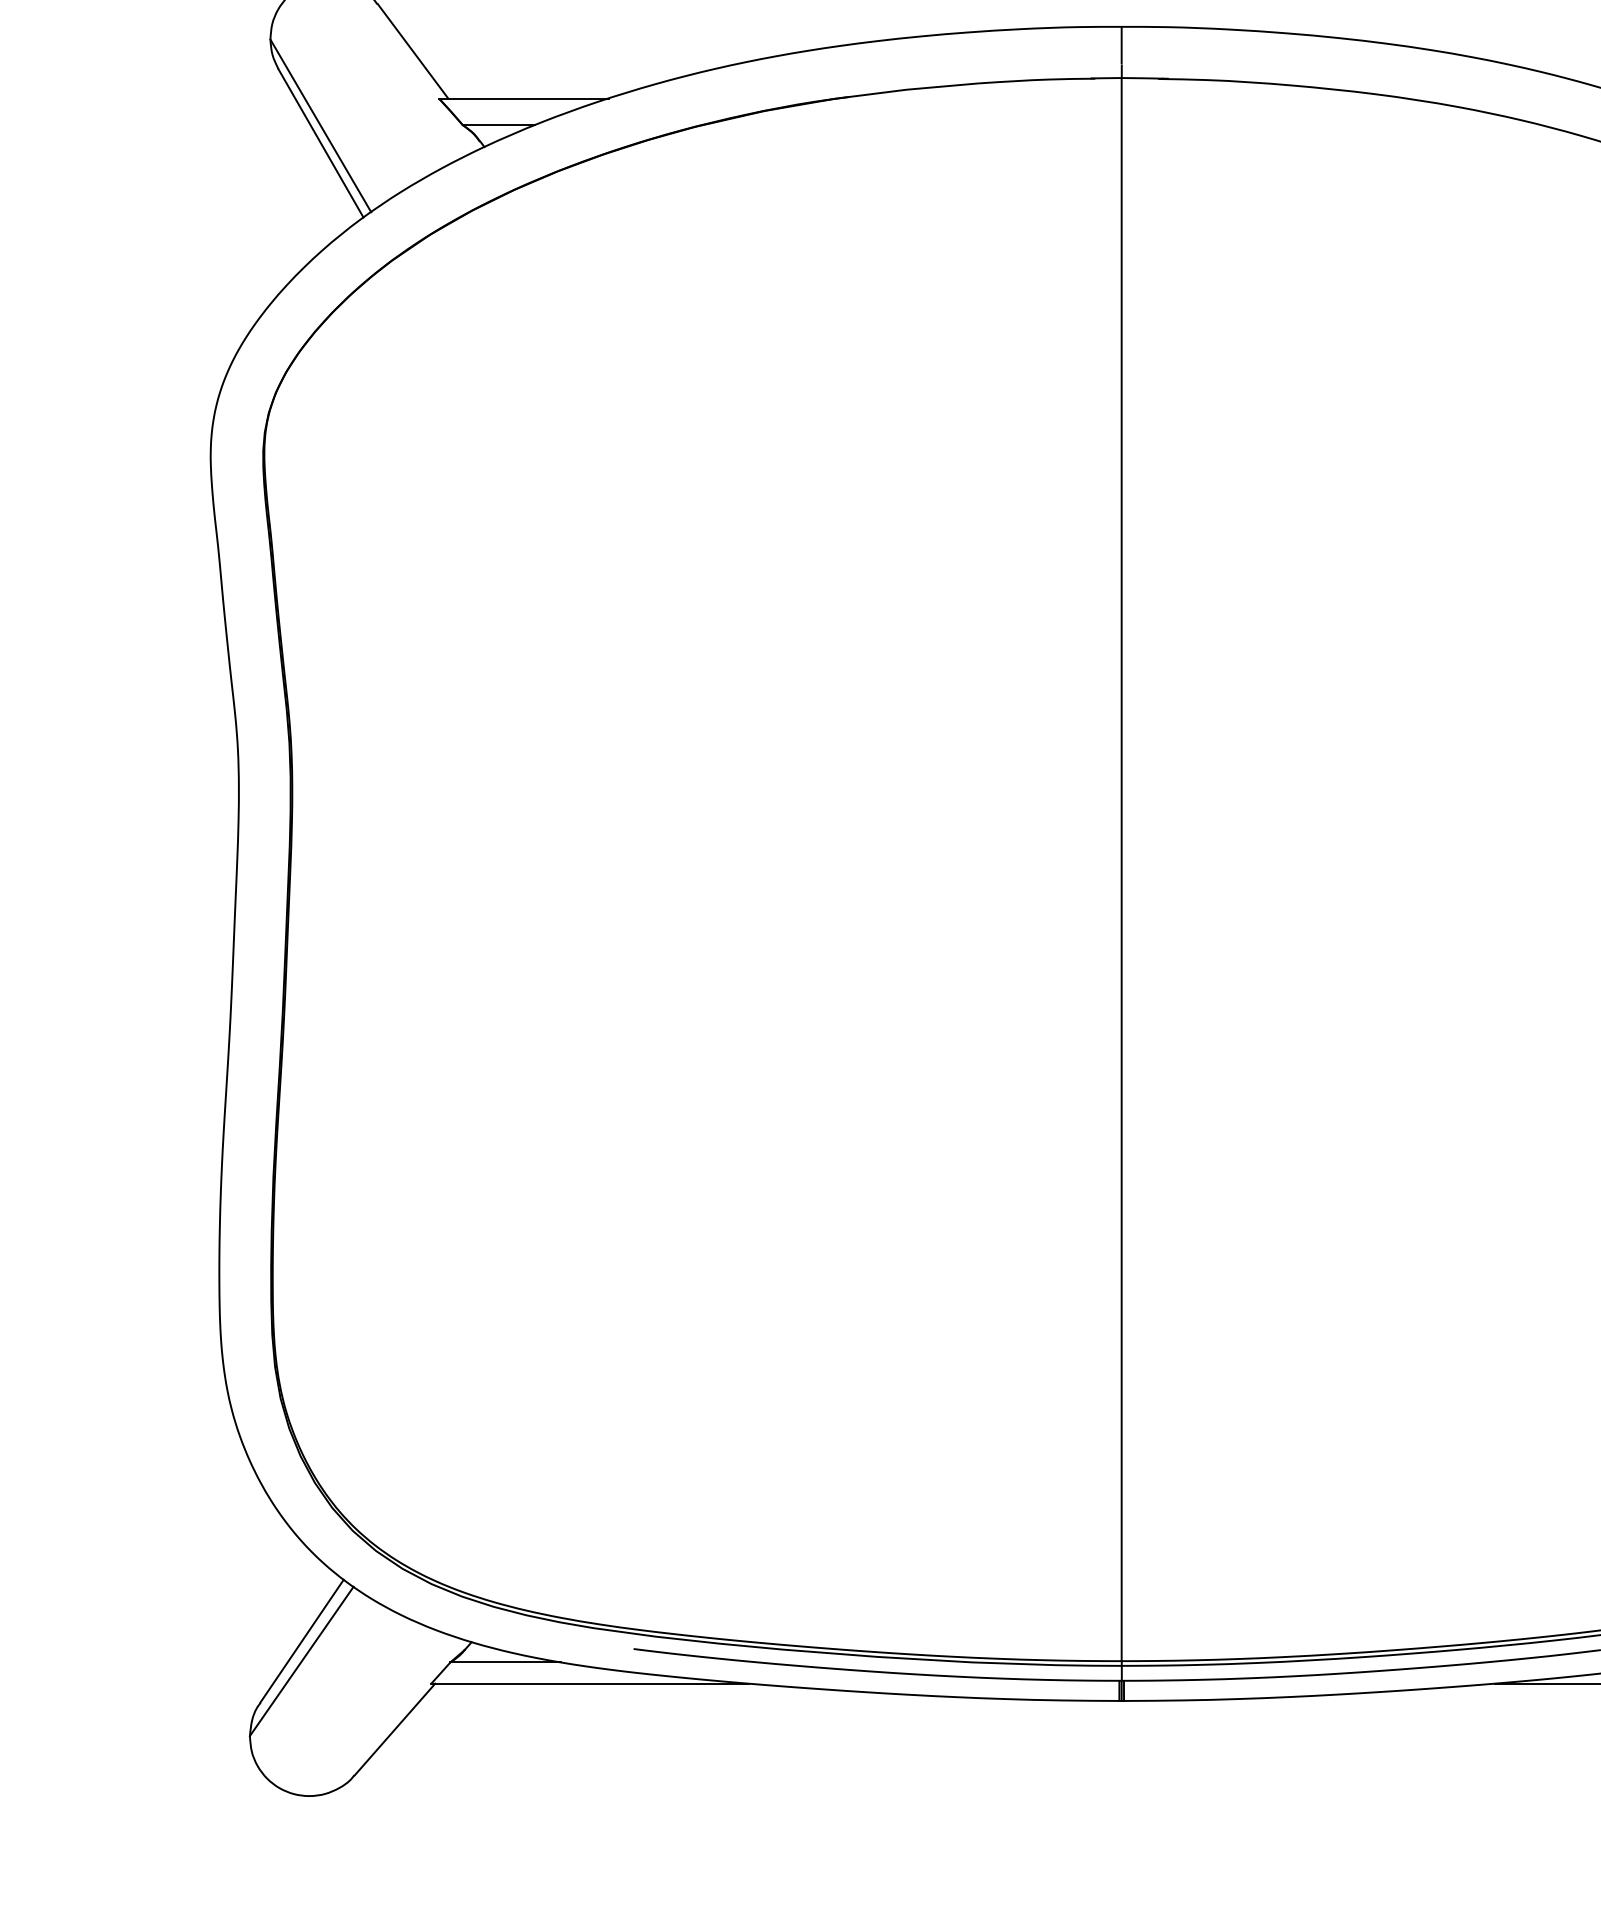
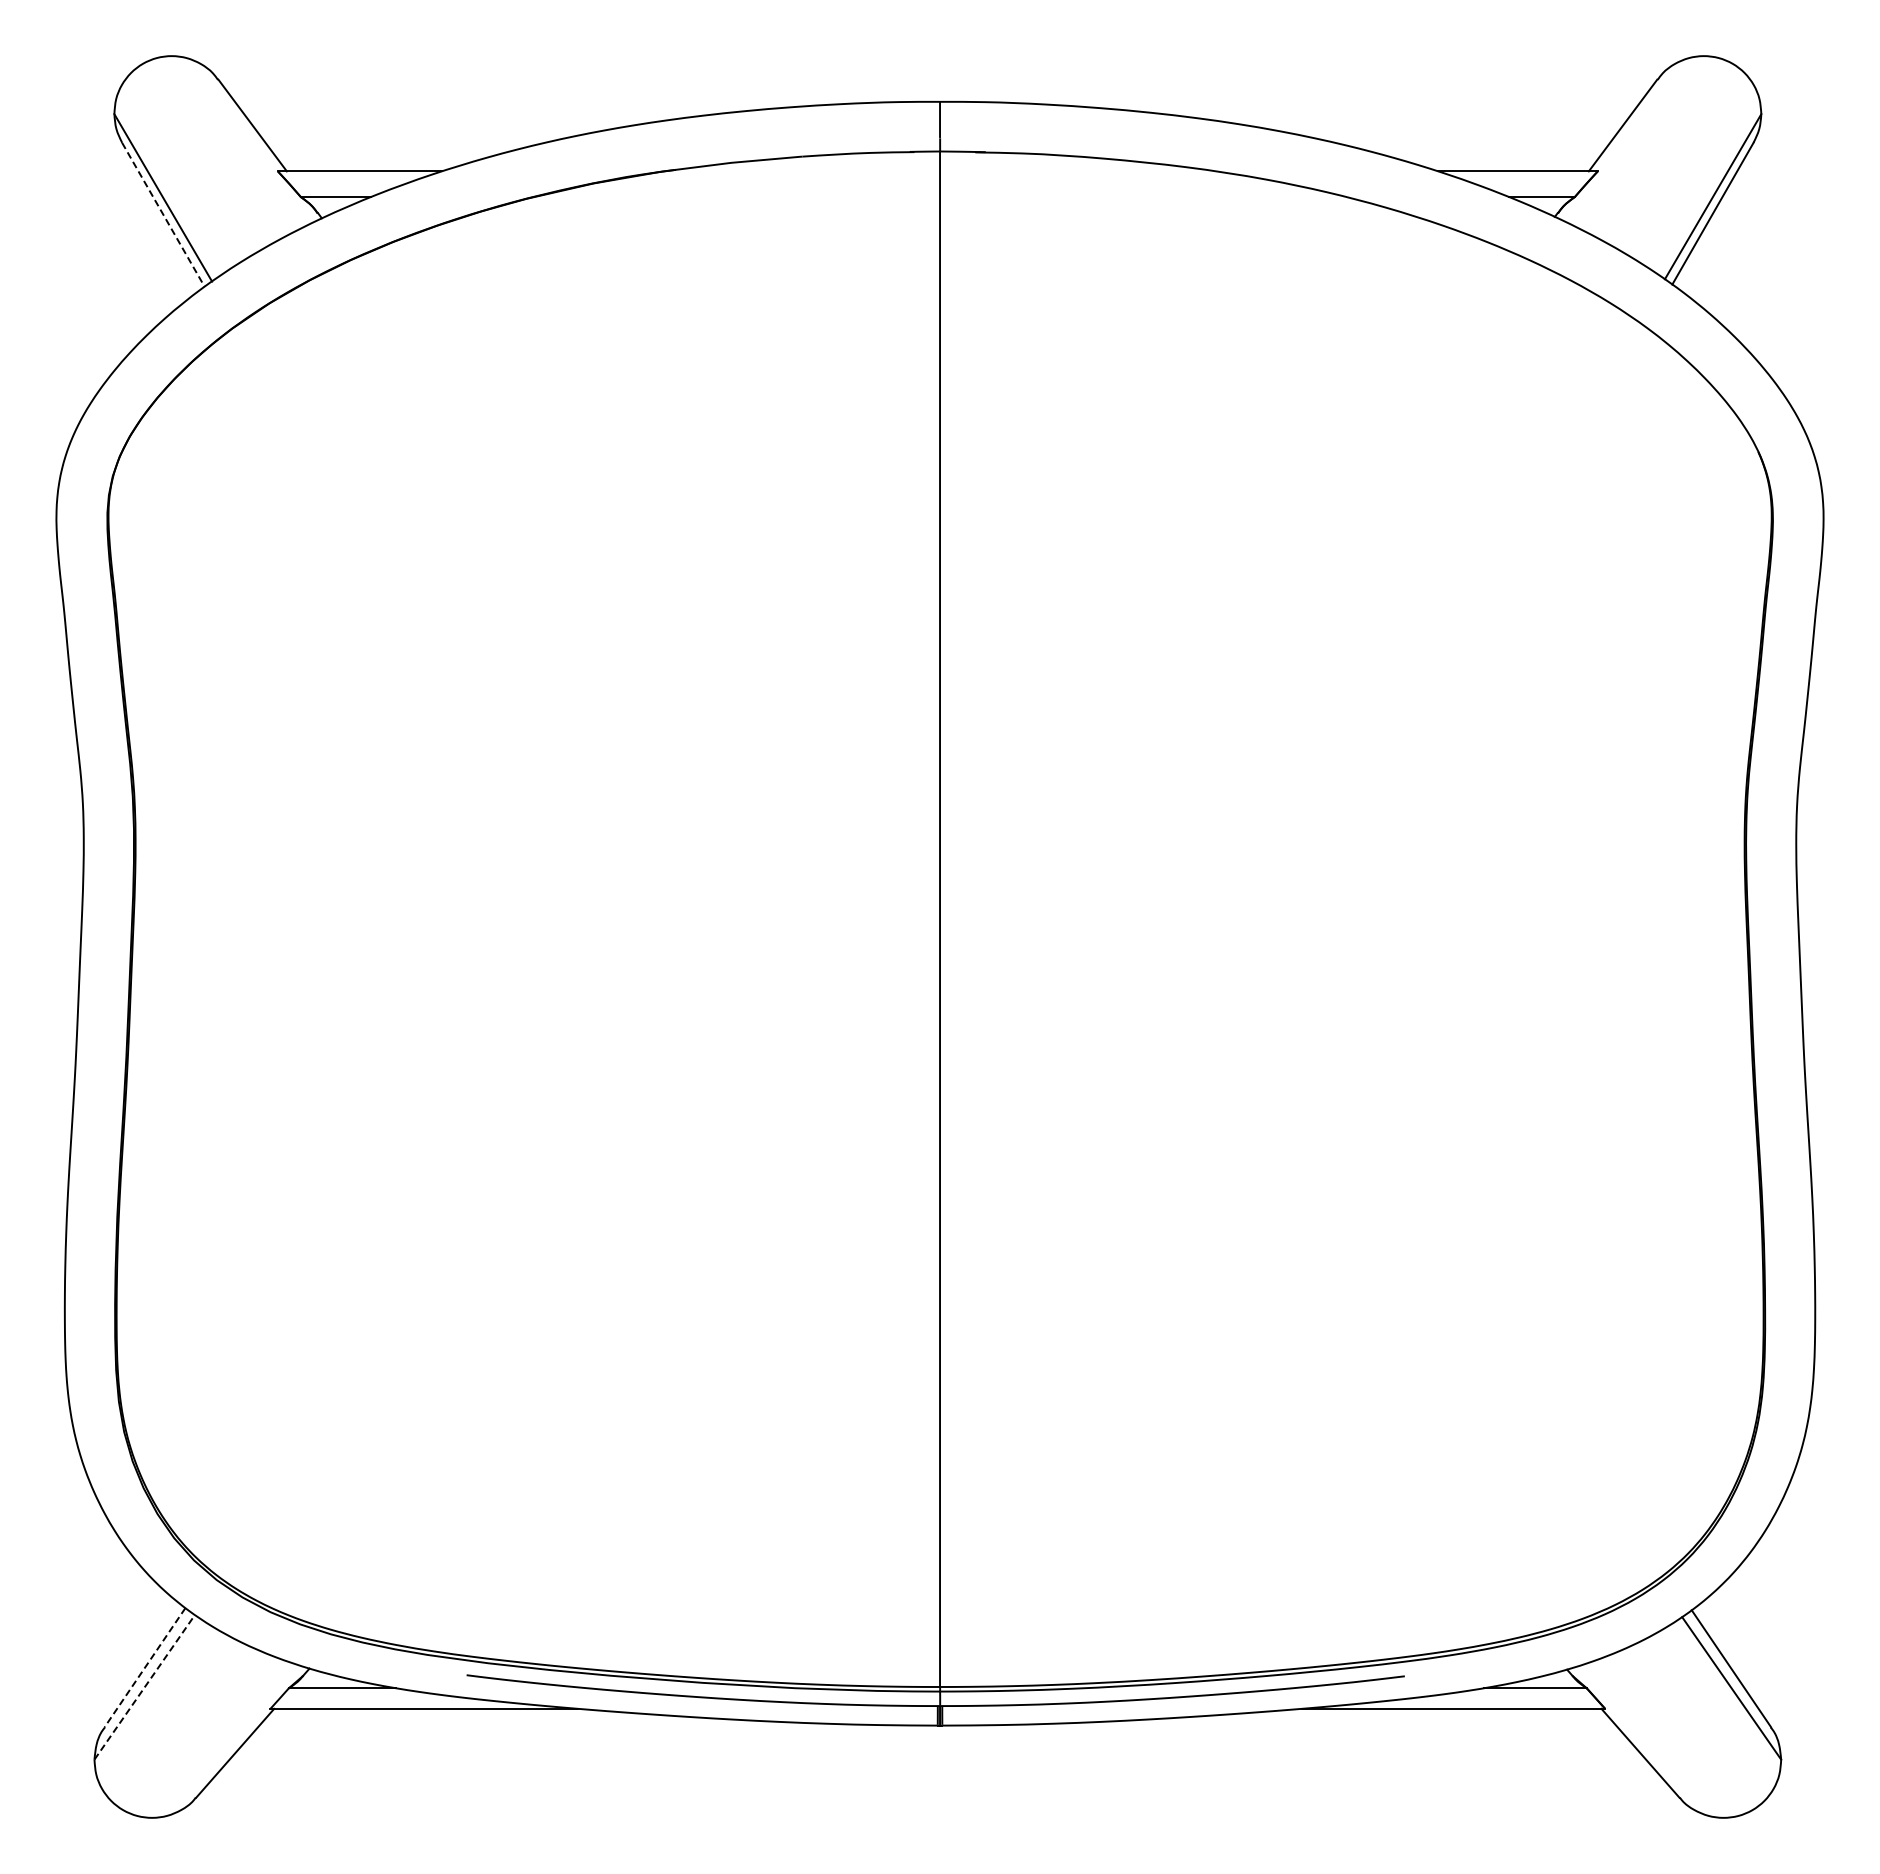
line: (321, 143) -> (163, 214), solid -> dashed
line: (302, 1641) -> (145, 1667), solid -> dashed
line: (302, 1660) -> (145, 1686), solid -> dashed

